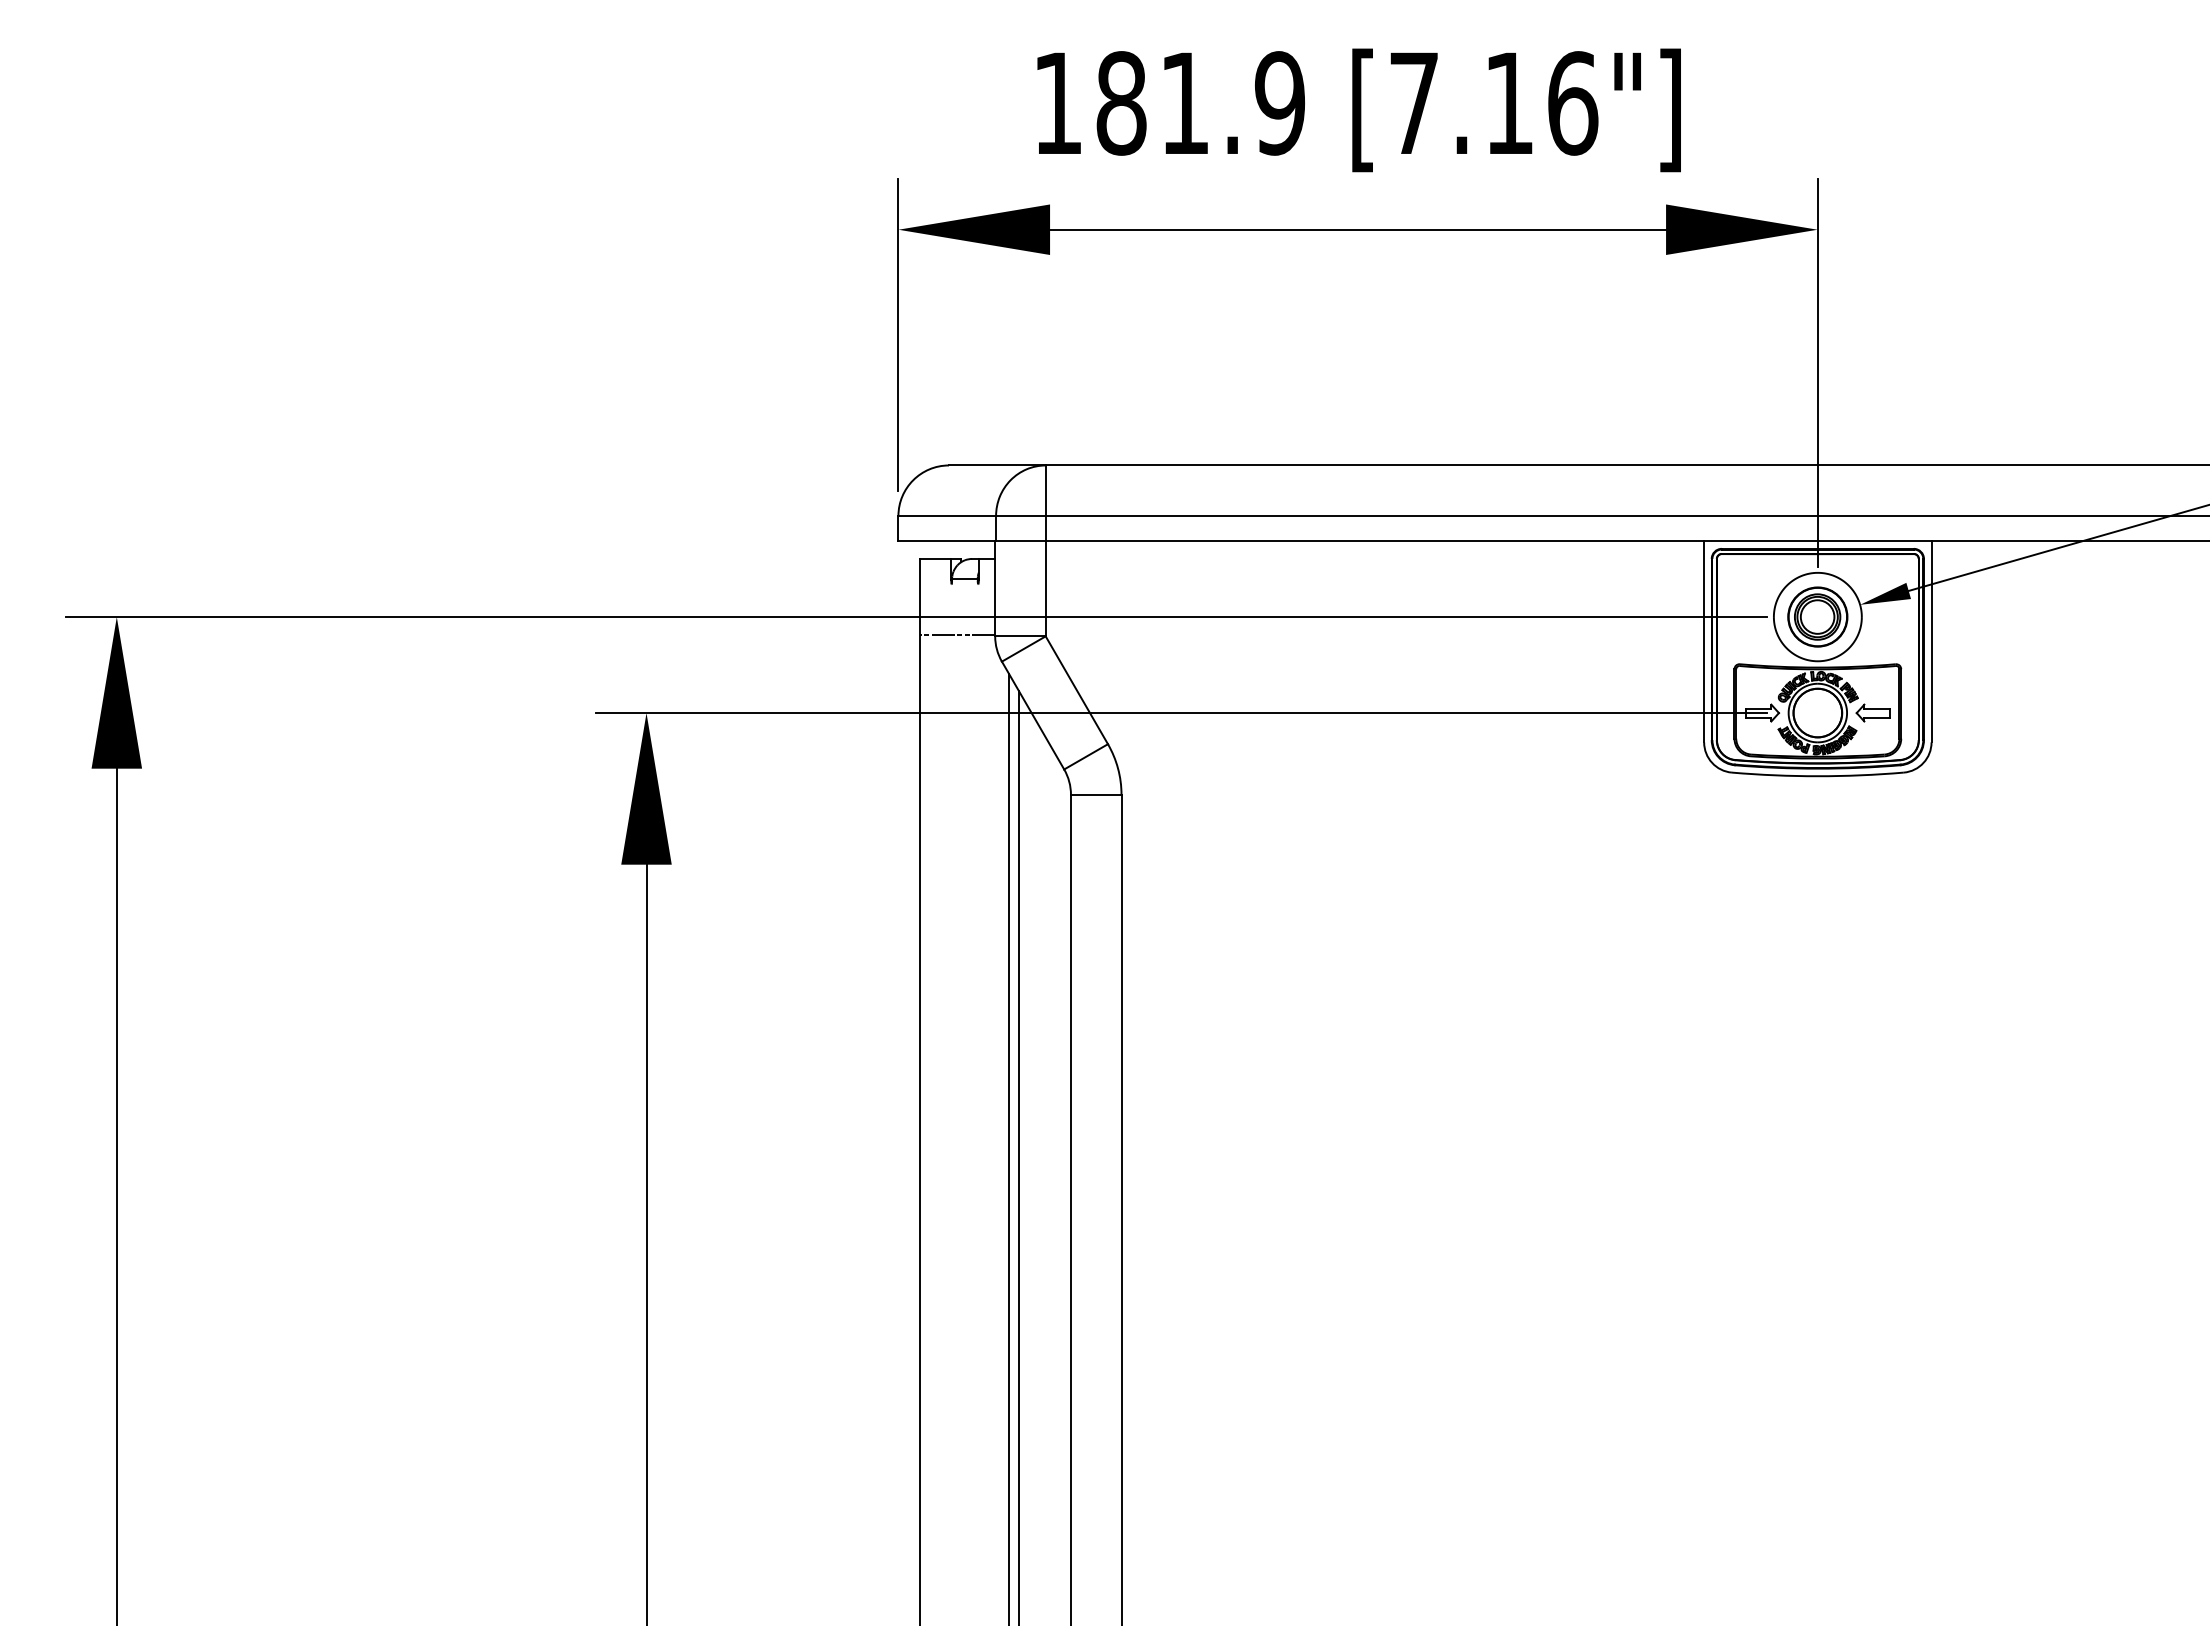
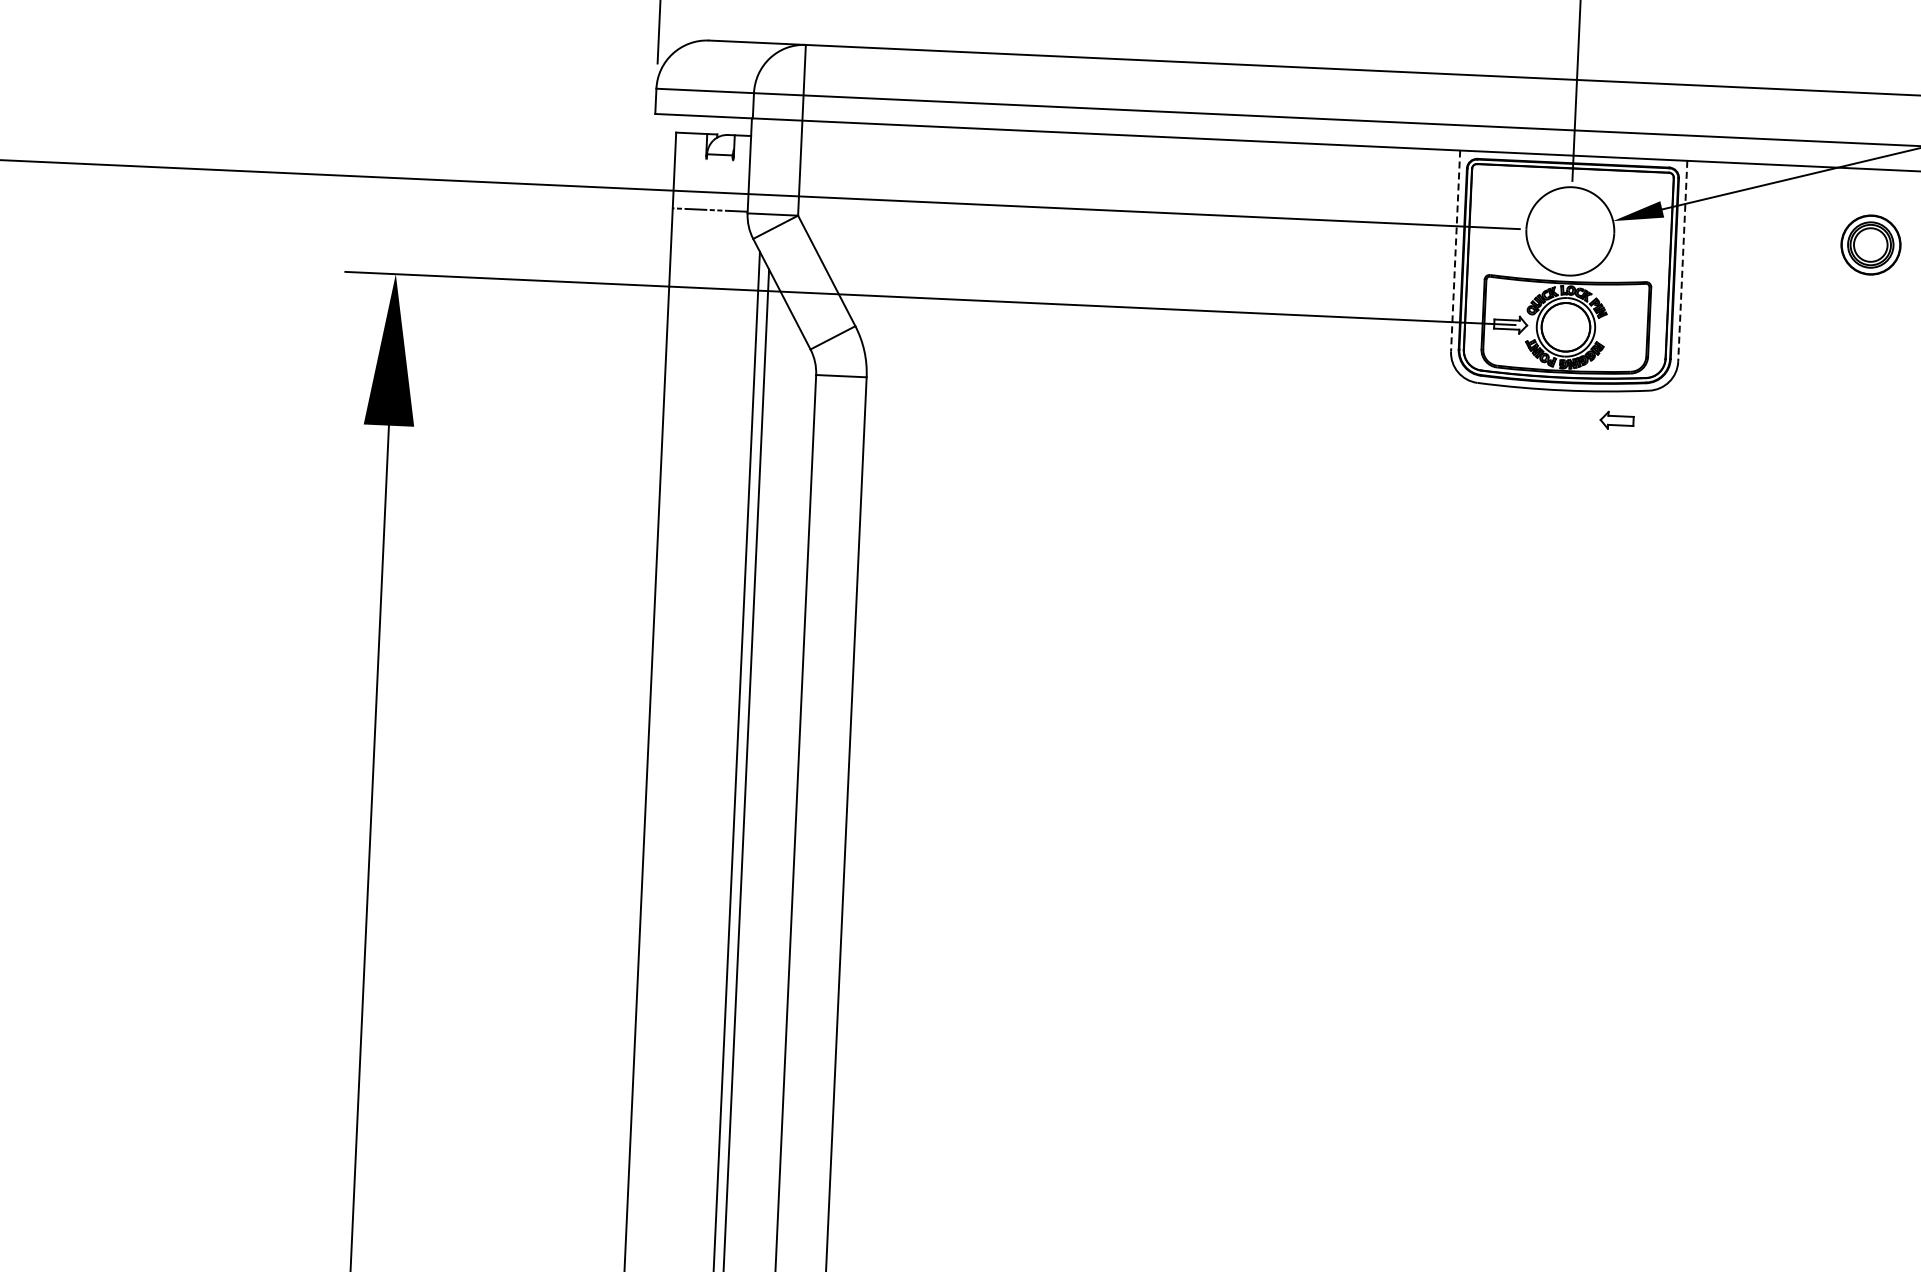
part: (1817, 616) -> (1870, 244), moved
line: (1704, 641) -> (1455, 250), solid -> dashed
line: (1931, 641) -> (1682, 260), solid -> dashed
part: (1872, 712) -> (1616, 420), moved

